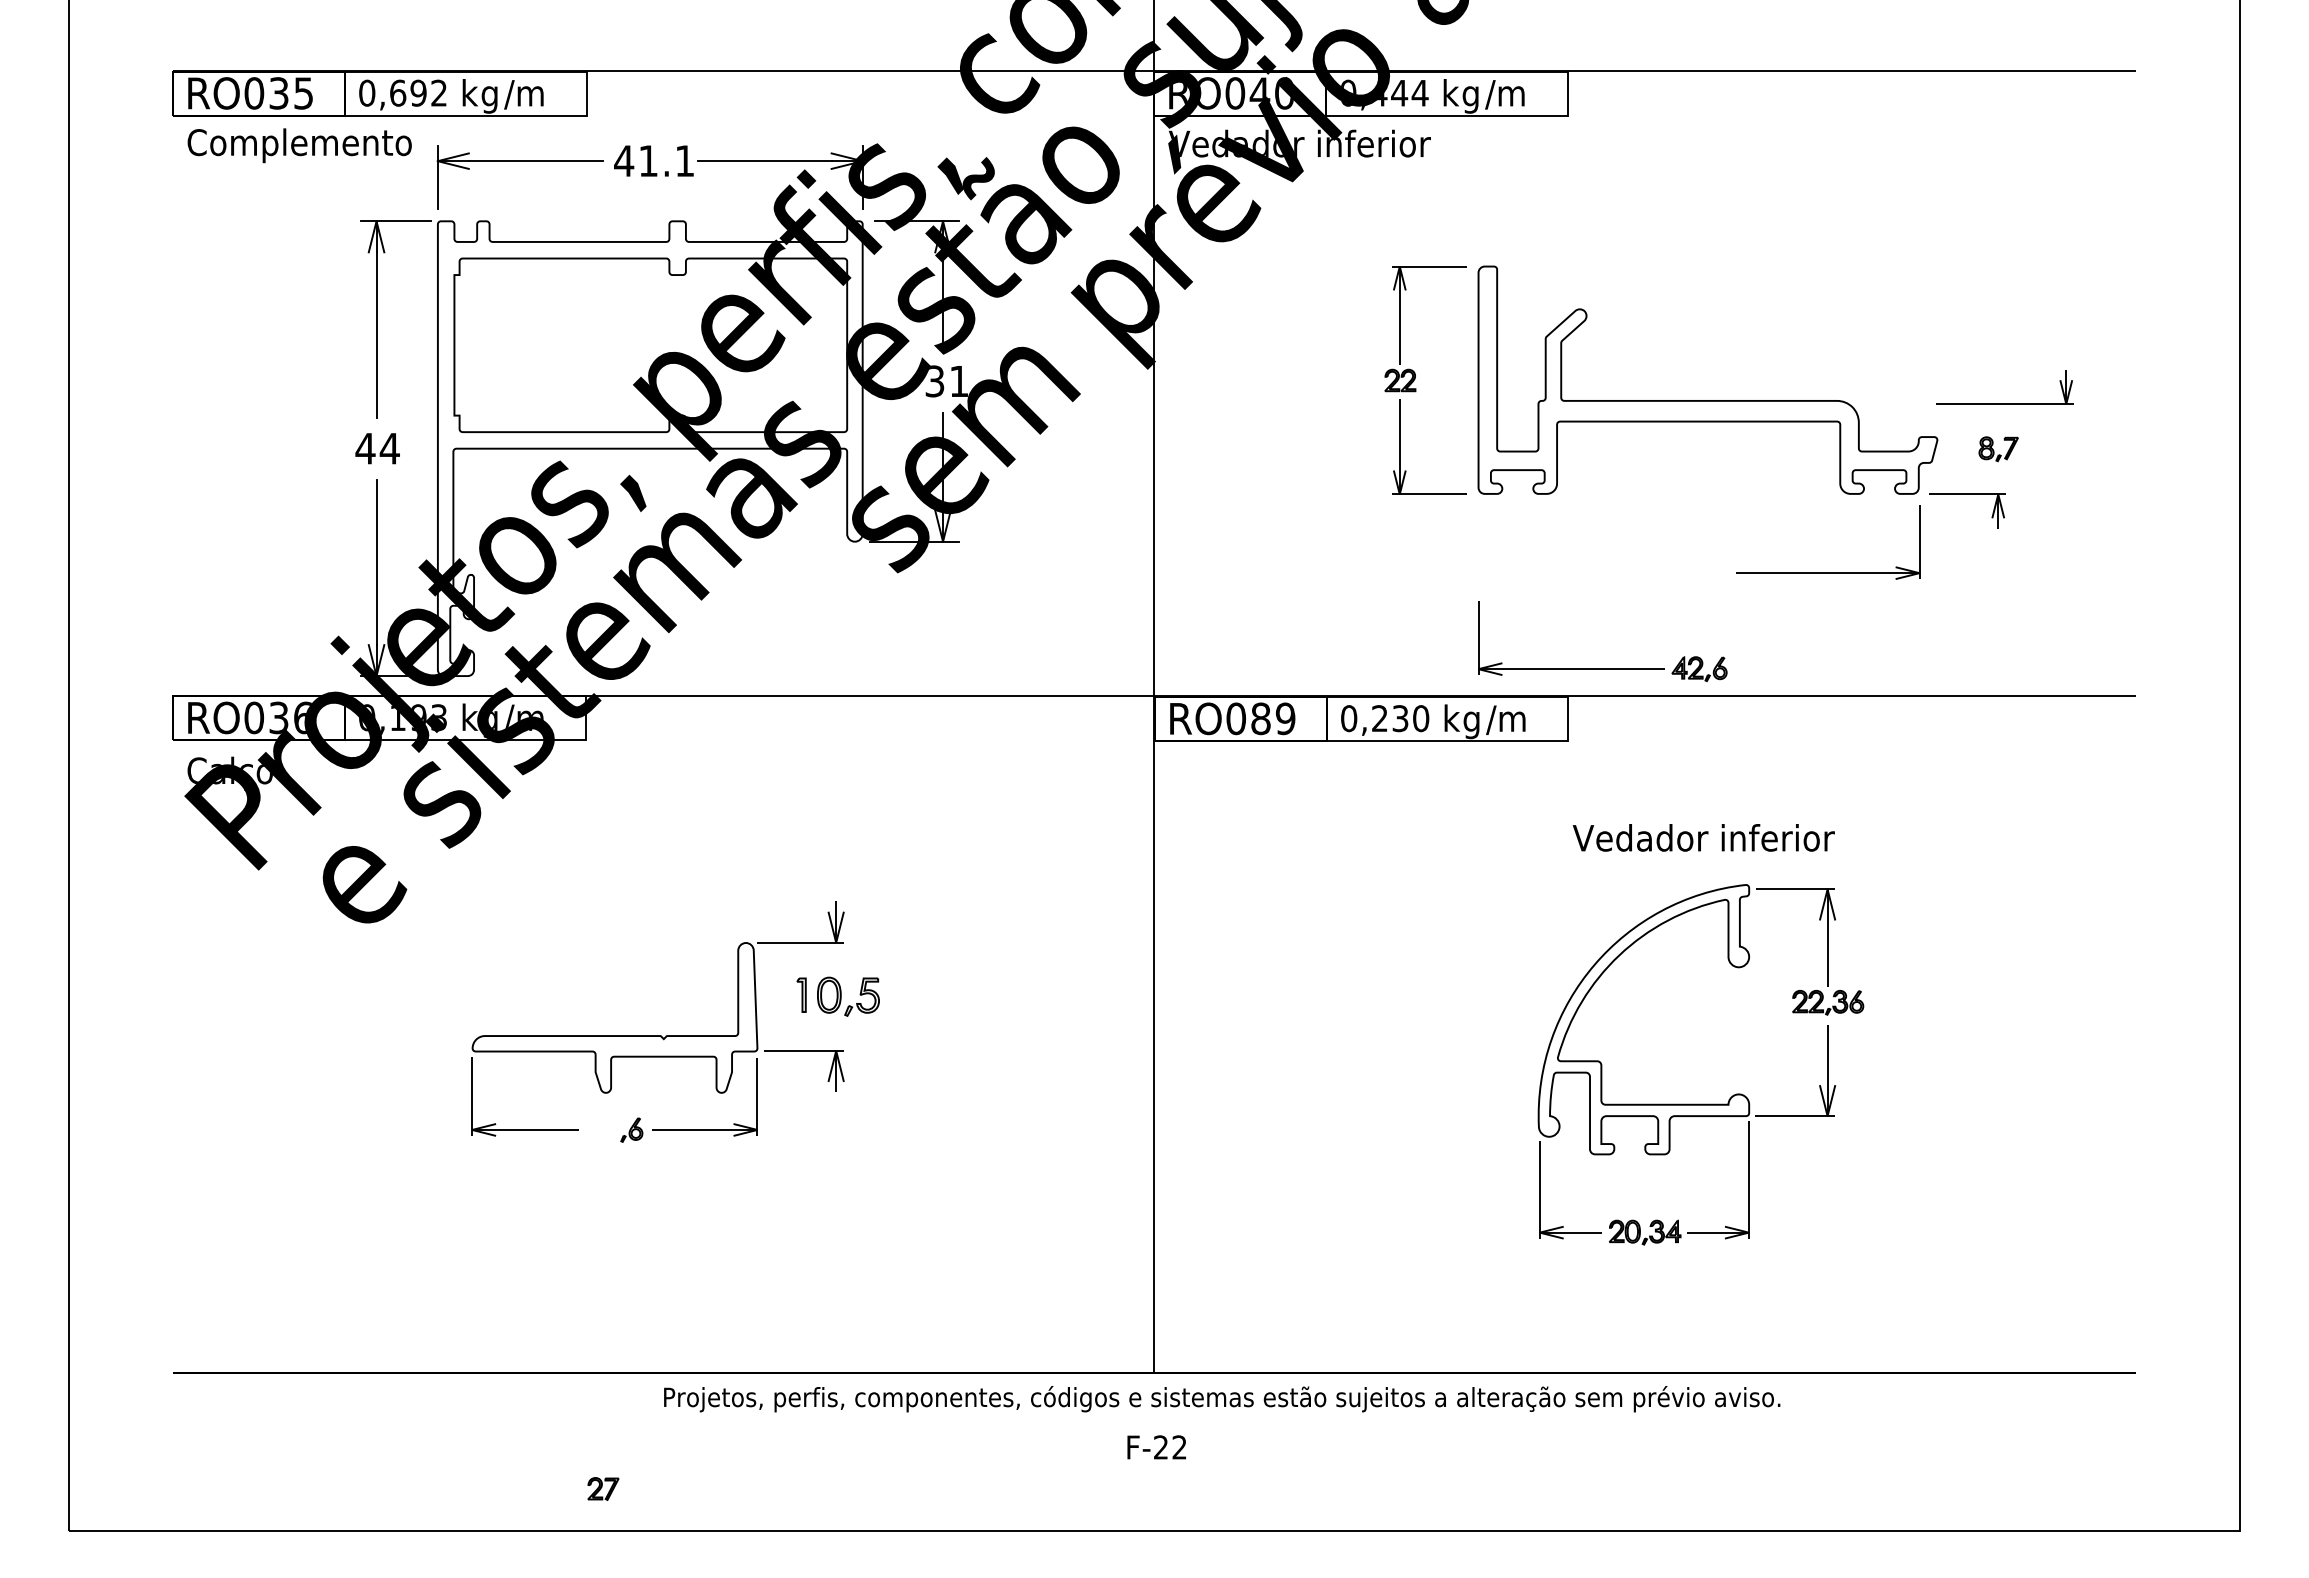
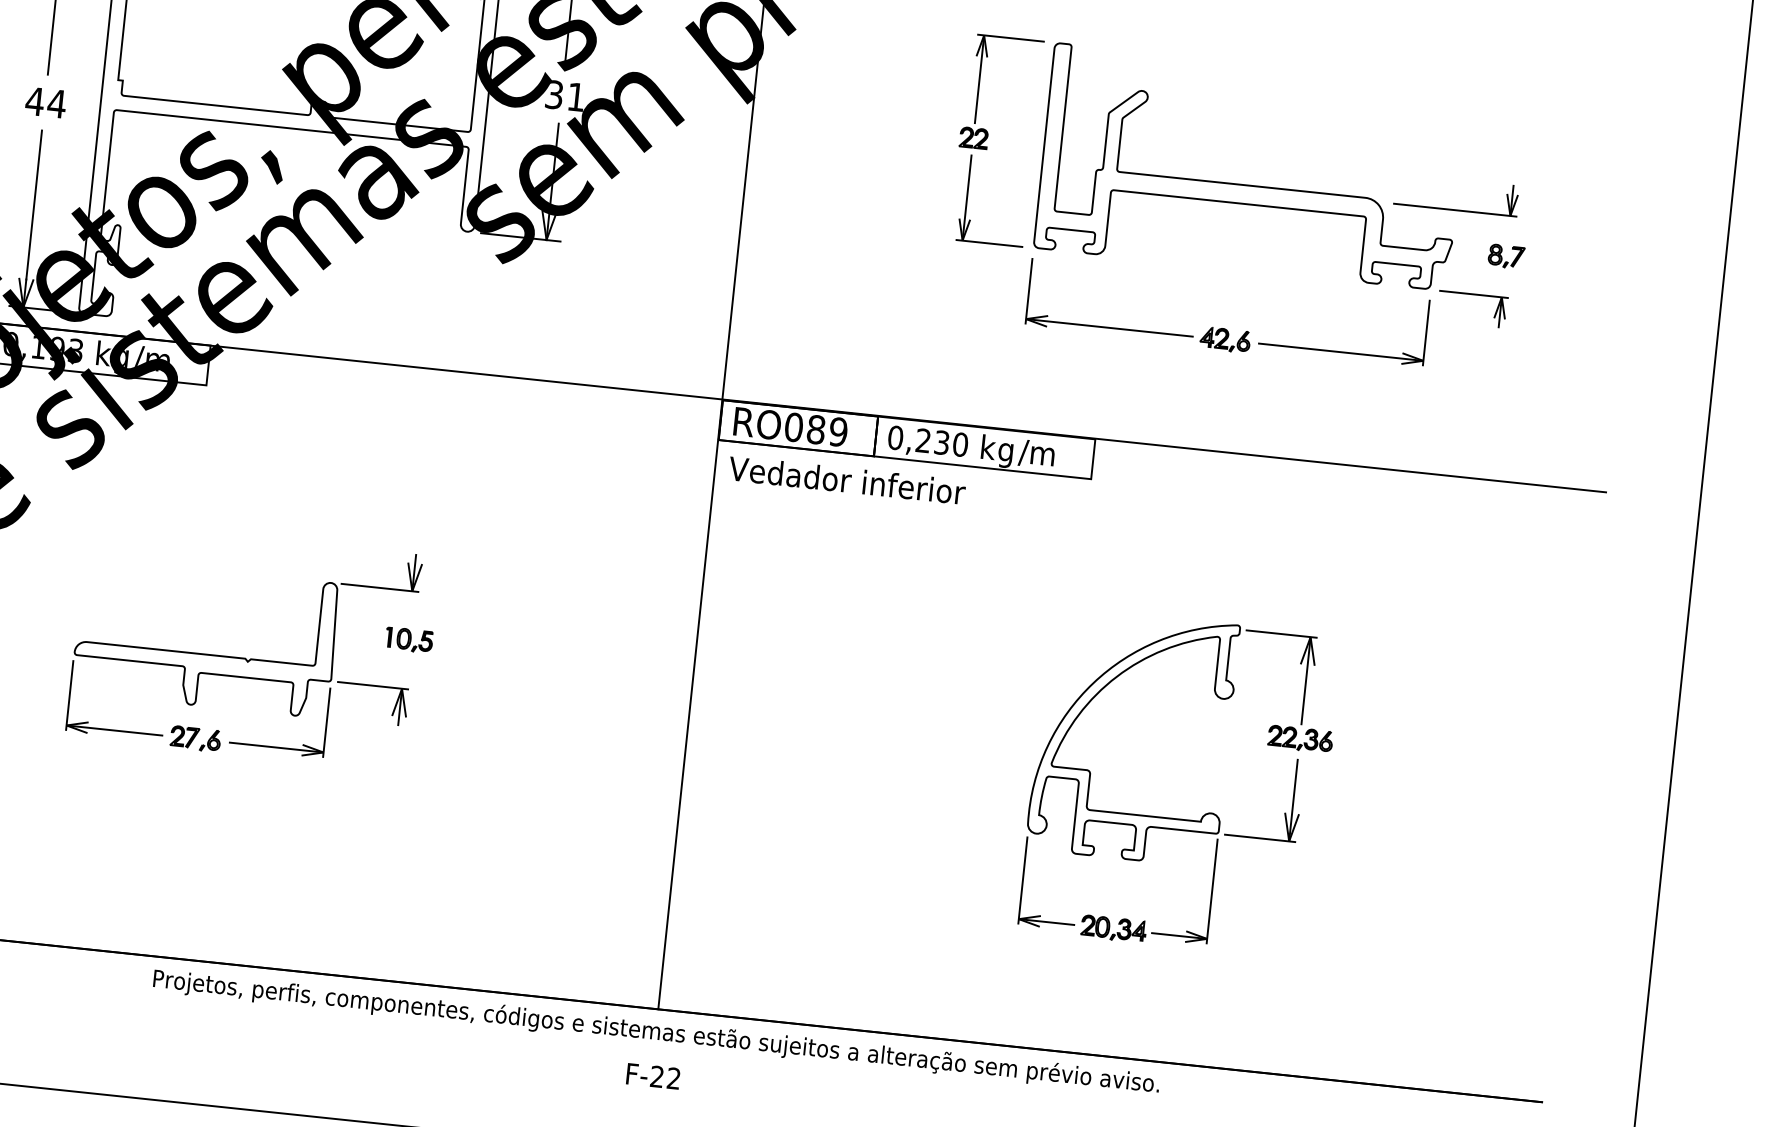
part: (2004, 403) -> (1454, 209), moved
part: (1602, 668) -> (1137, 330), moved
text: (1703, 837) -> (846, 480), moved
part: (838, 996) -> (409, 639), size x0.62
text: (1222, 1399) -> (656, 1033), moved
part: (603, 1488) -> (185, 736), moved

